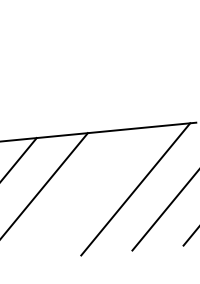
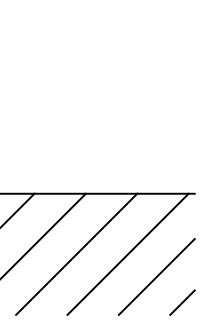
line: (84, 193) -> (76, 253), added

